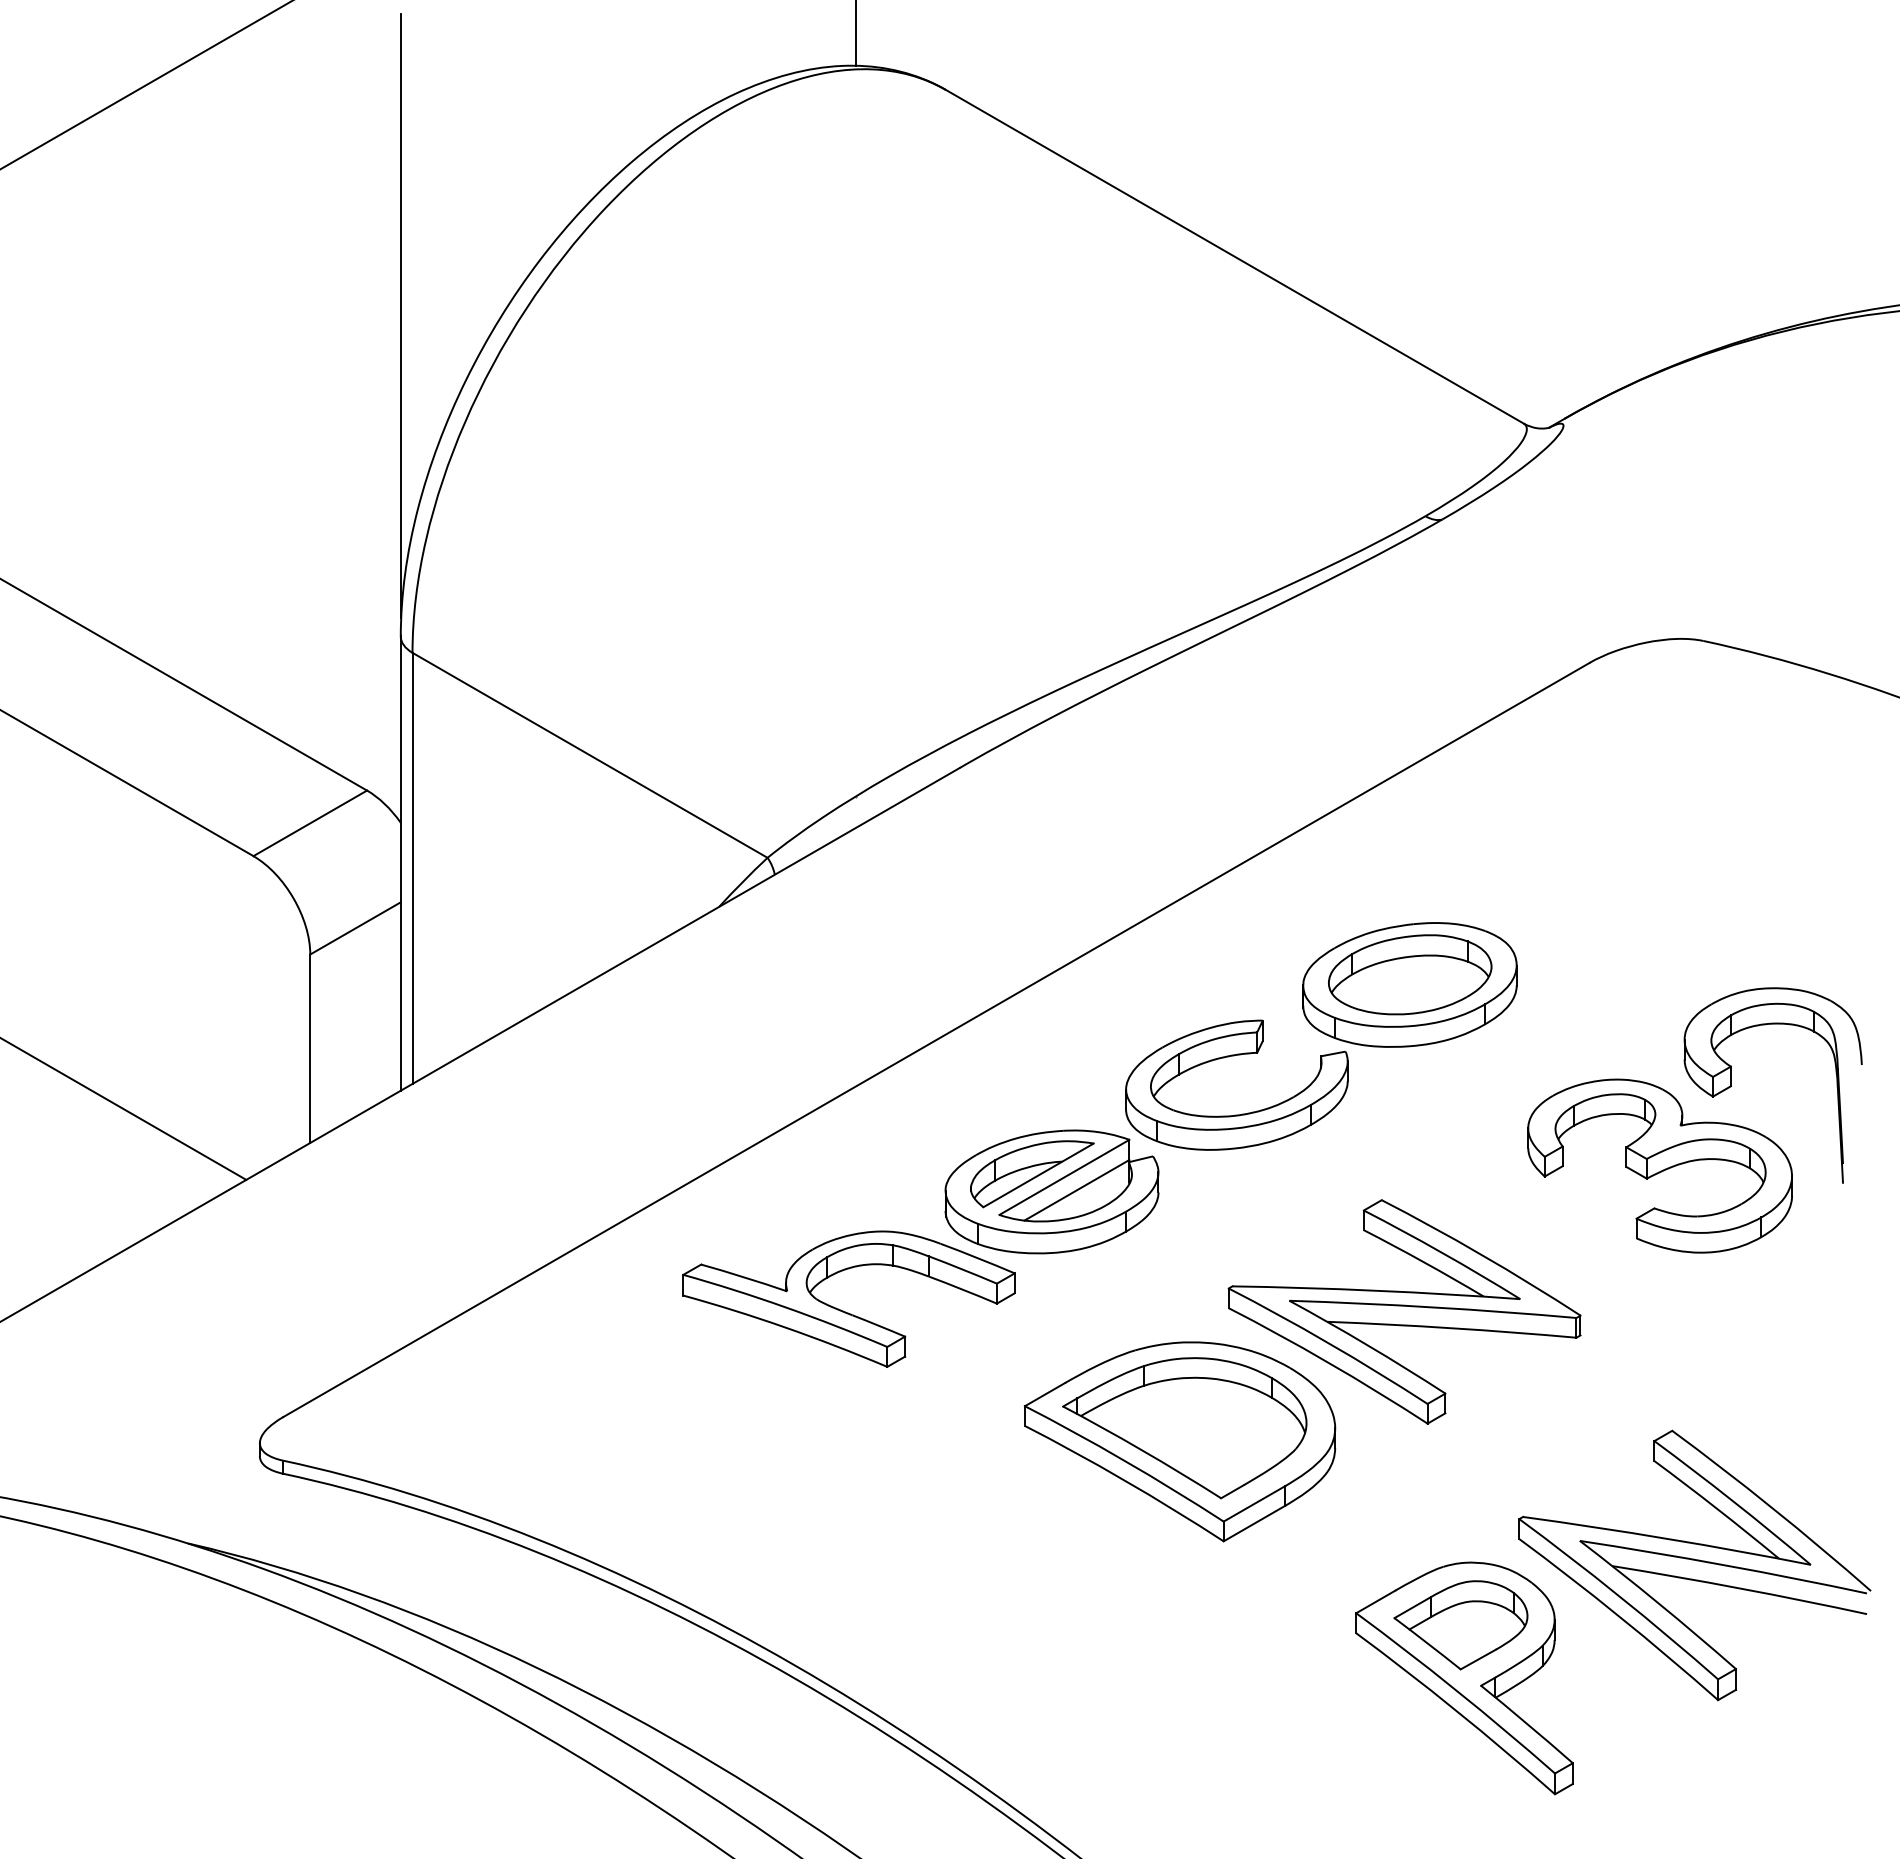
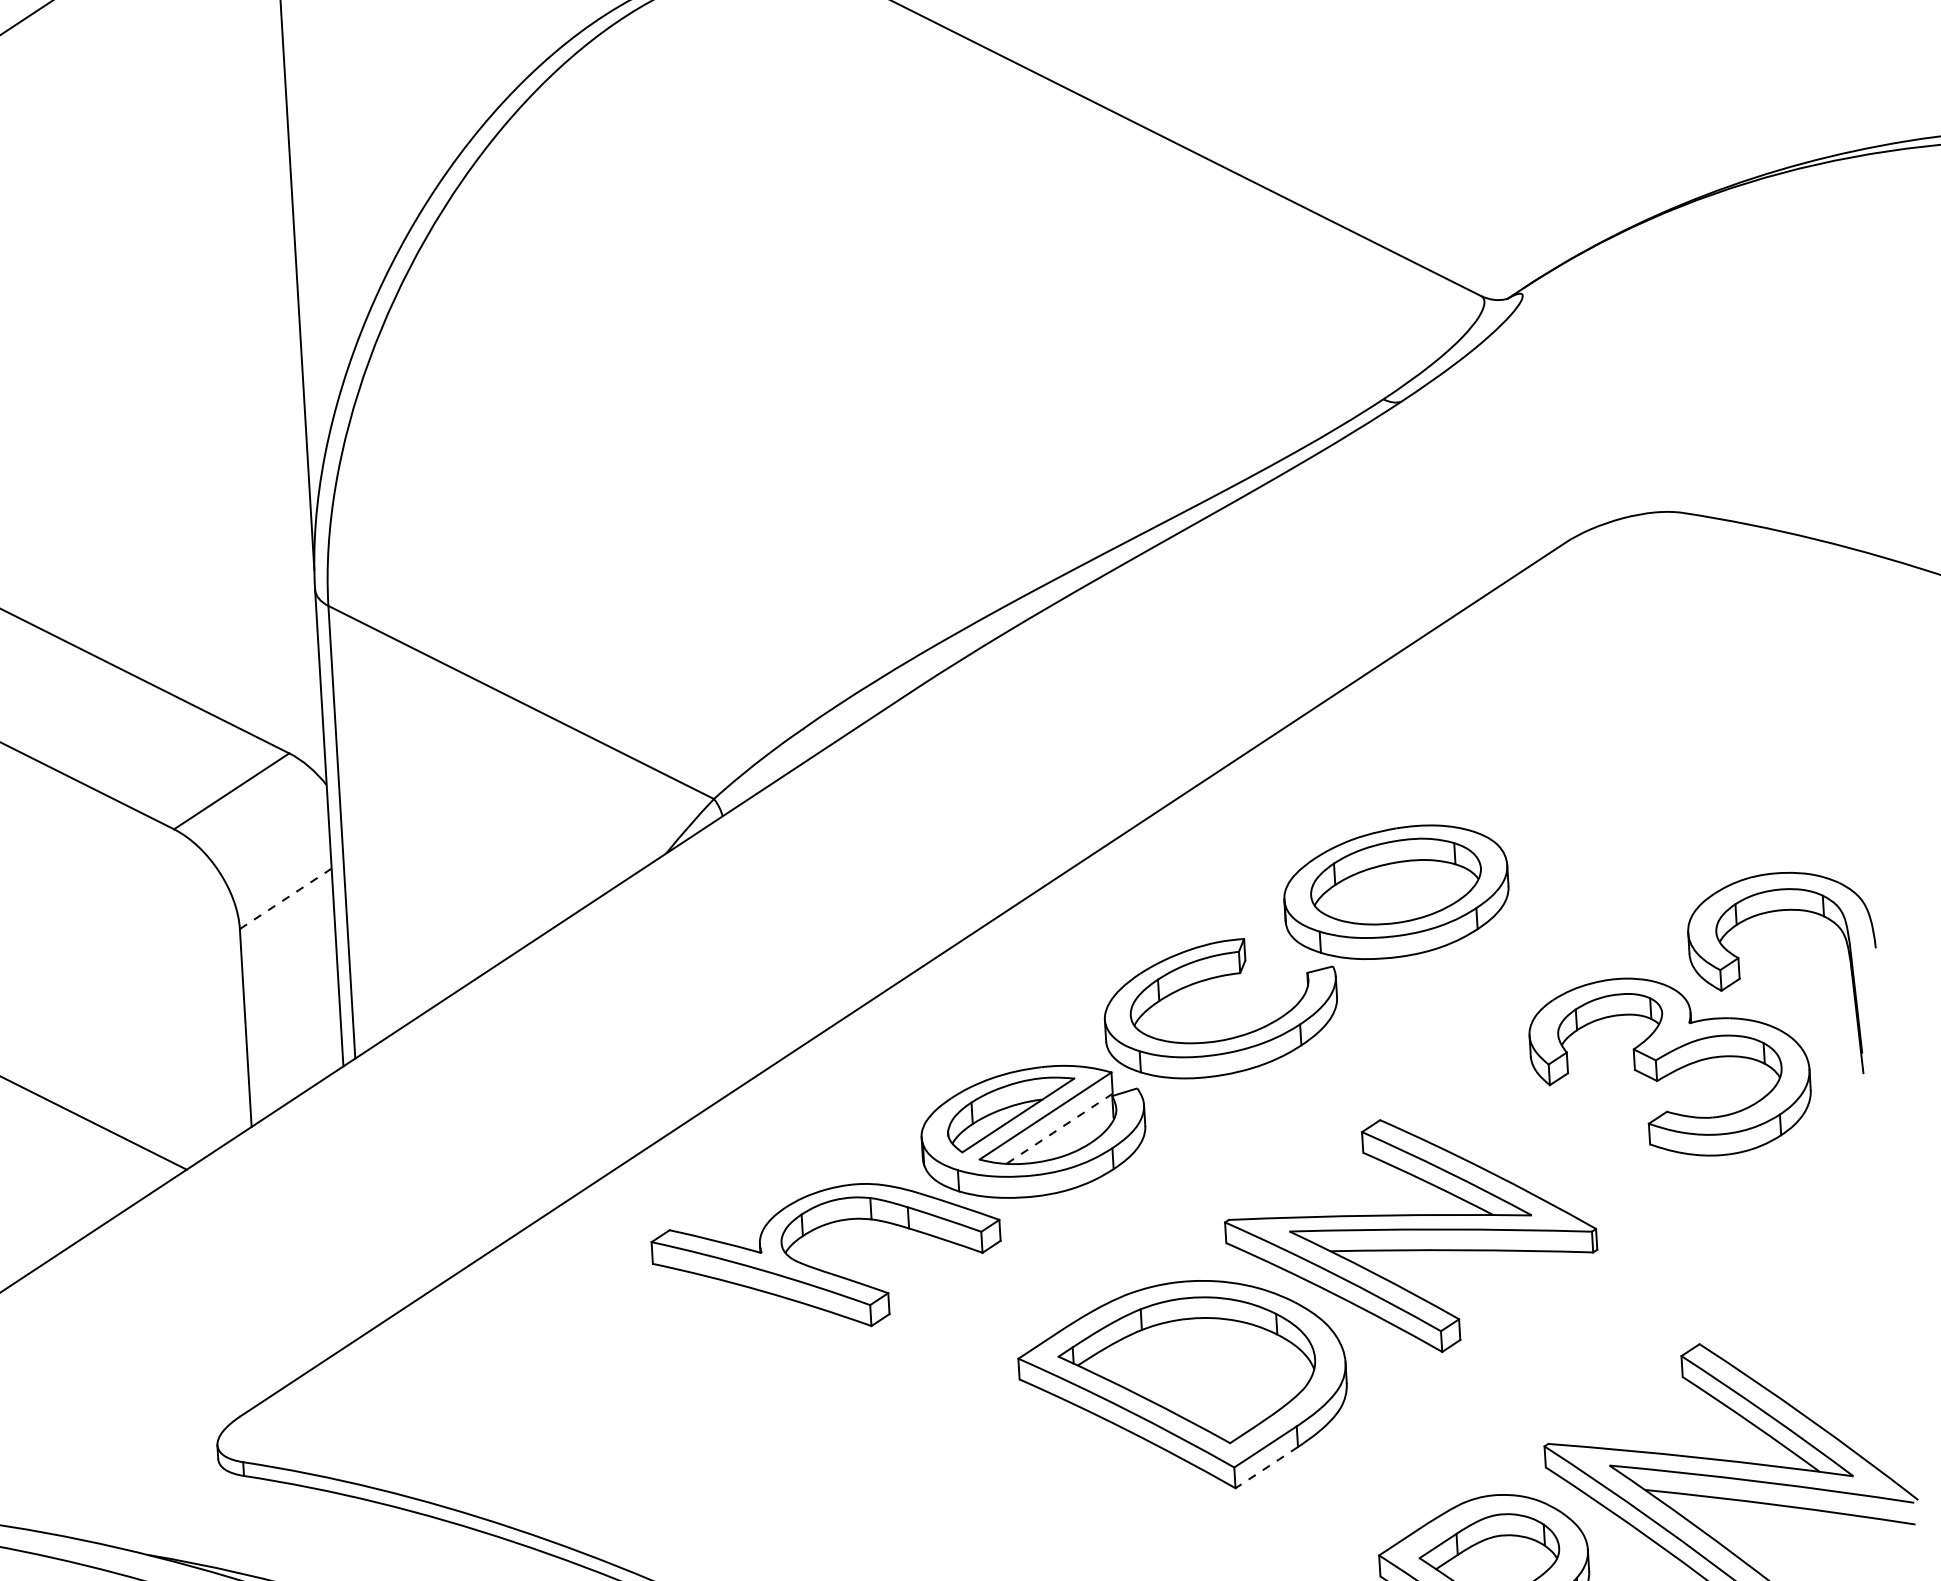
line: (355, 928) -> (285, 898), solid -> dashed
line: (1076, 1190) -> (1059, 1129), solid -> dashed
line: (1254, 1523) -> (1266, 1467), solid -> dashed

